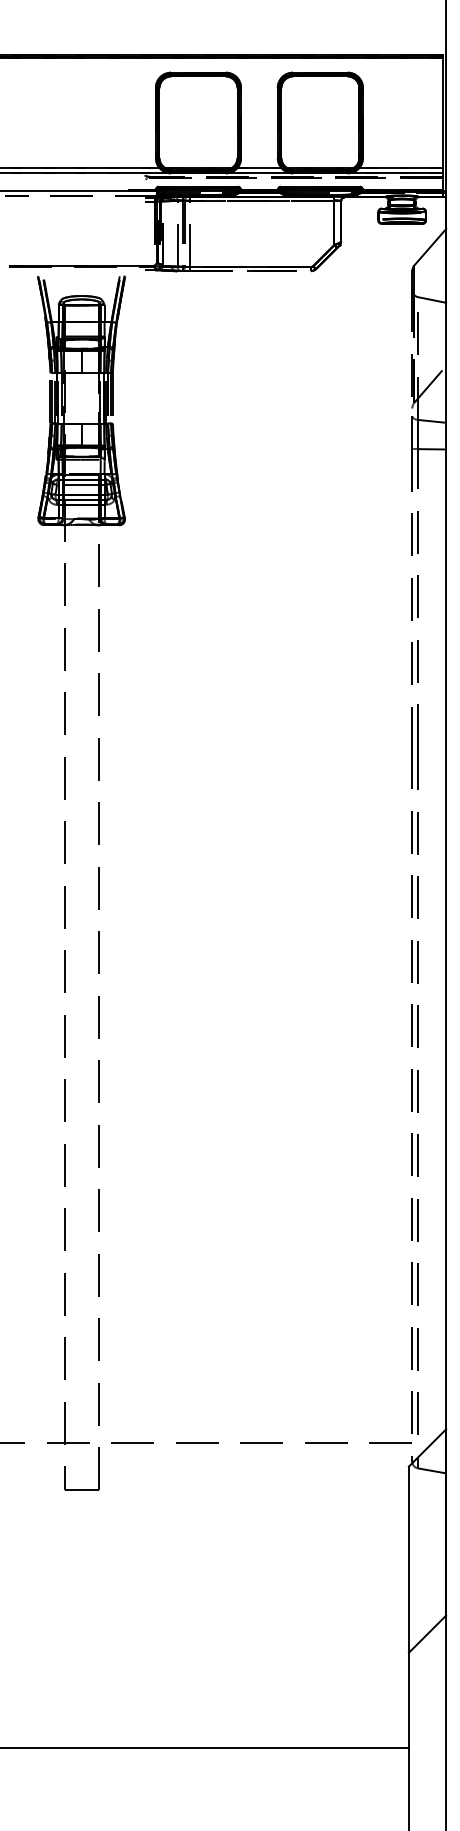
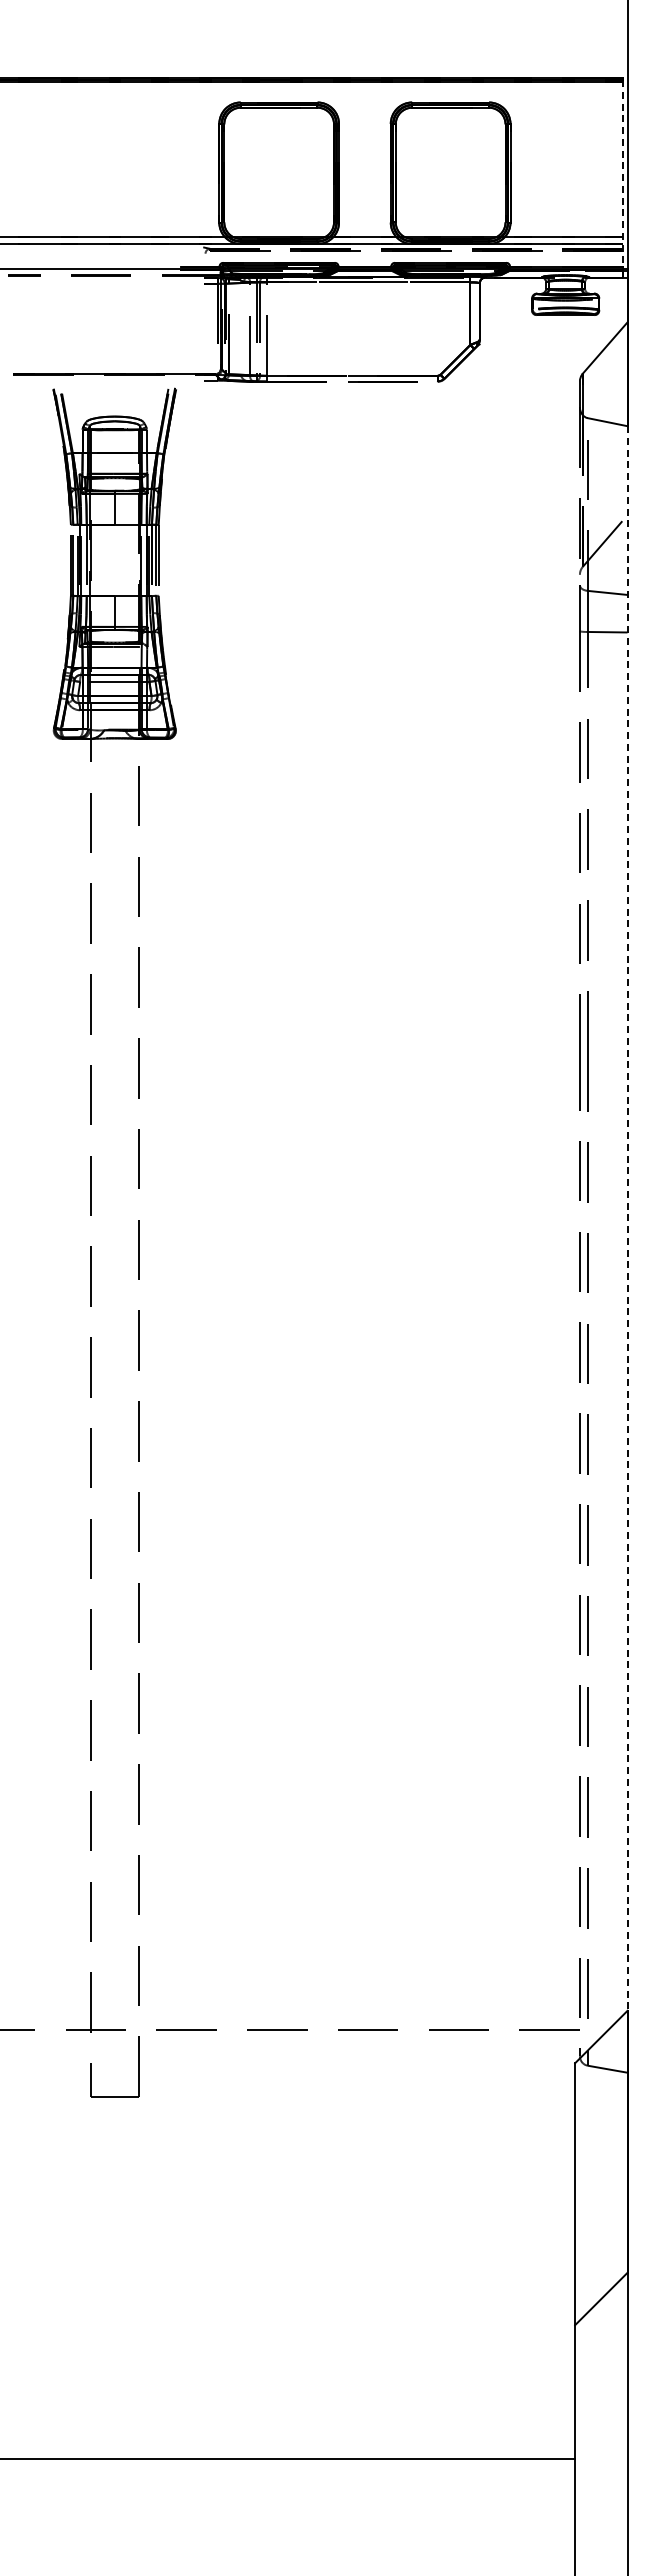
line: (442, 123) -> (622, 173), solid -> dashed
line: (446, 866) -> (627, 1219), solid -> dashed

